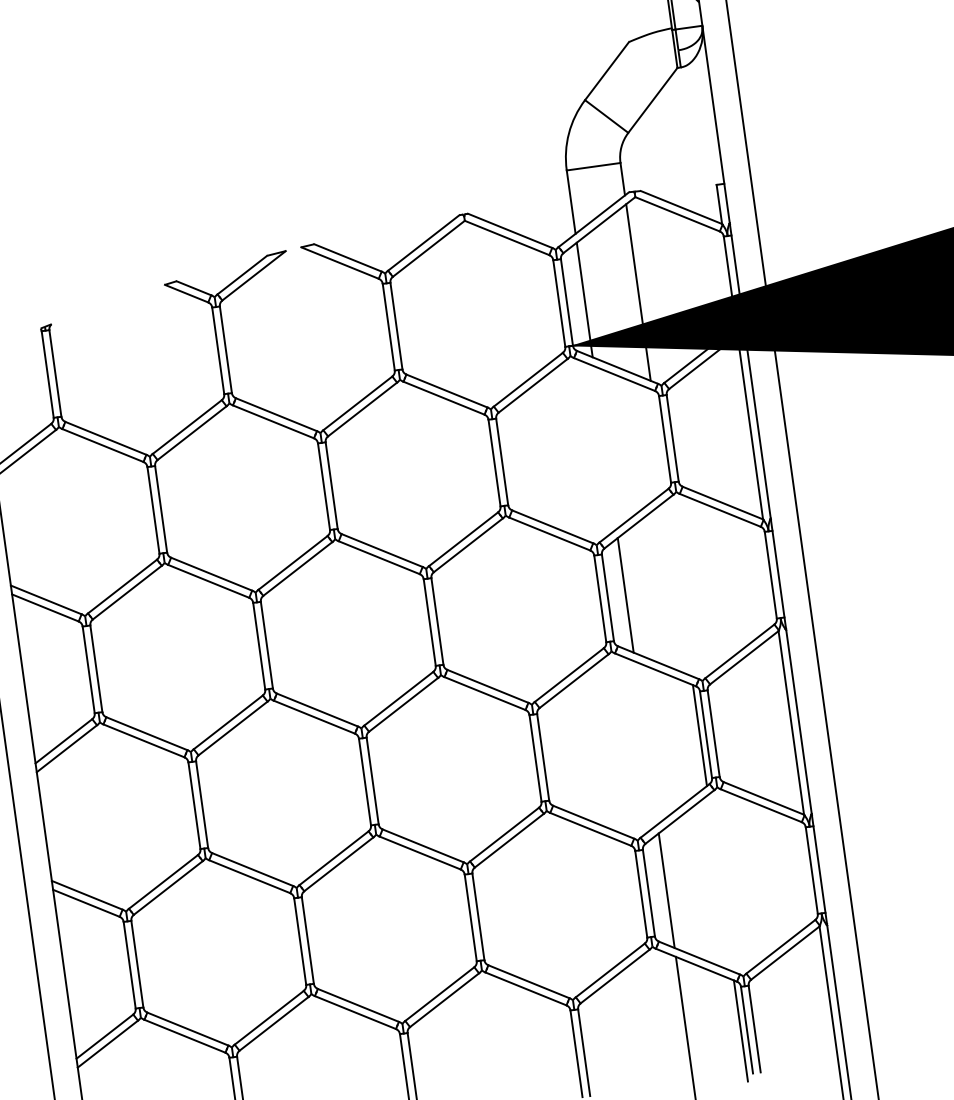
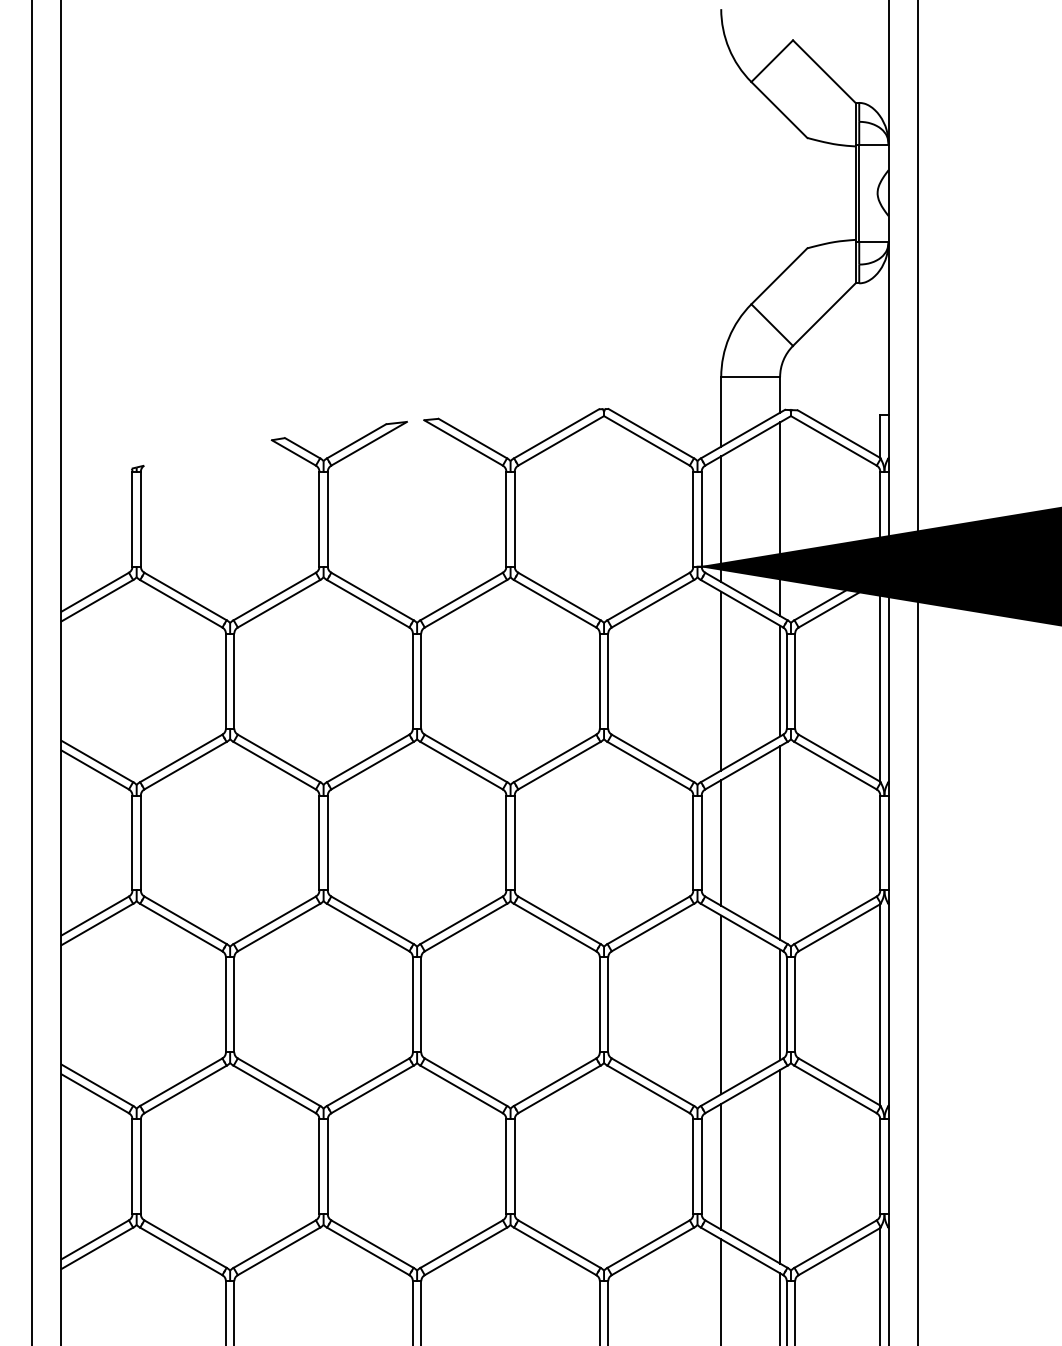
line: (659, 439) -> (780, 680), added
line: (605, 447) -> (721, 680), added
line: (679, 587) -> (780, 842), added
line: (646, 742) -> (721, 1004), added
line: (720, 882) -> (780, 1166), added

